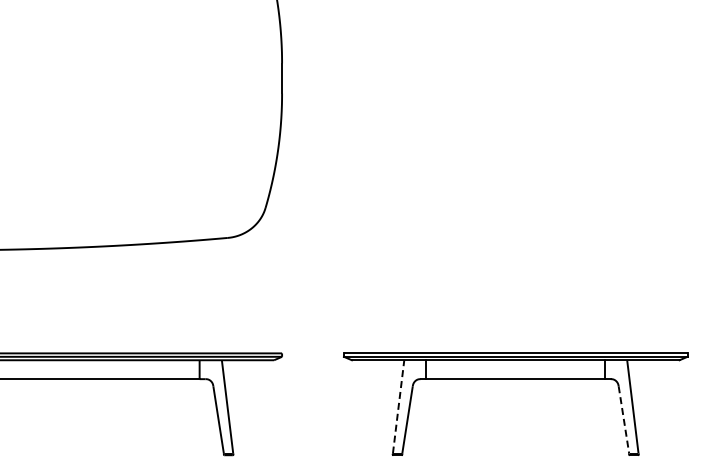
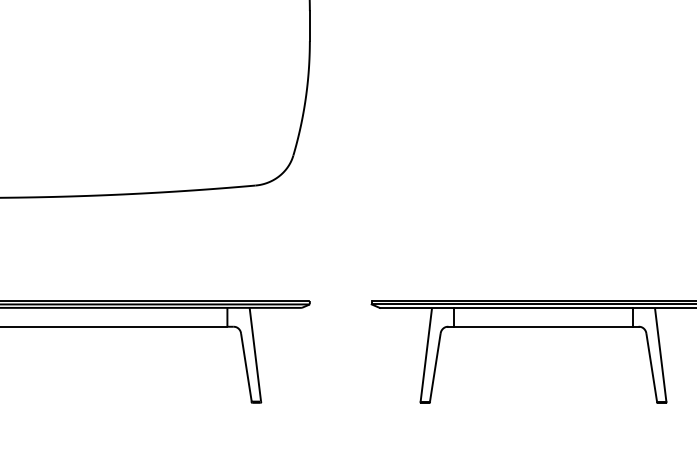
line: (398, 406) -> (426, 354), dashed -> solid
line: (624, 420) -> (652, 368), dashed -> solid

